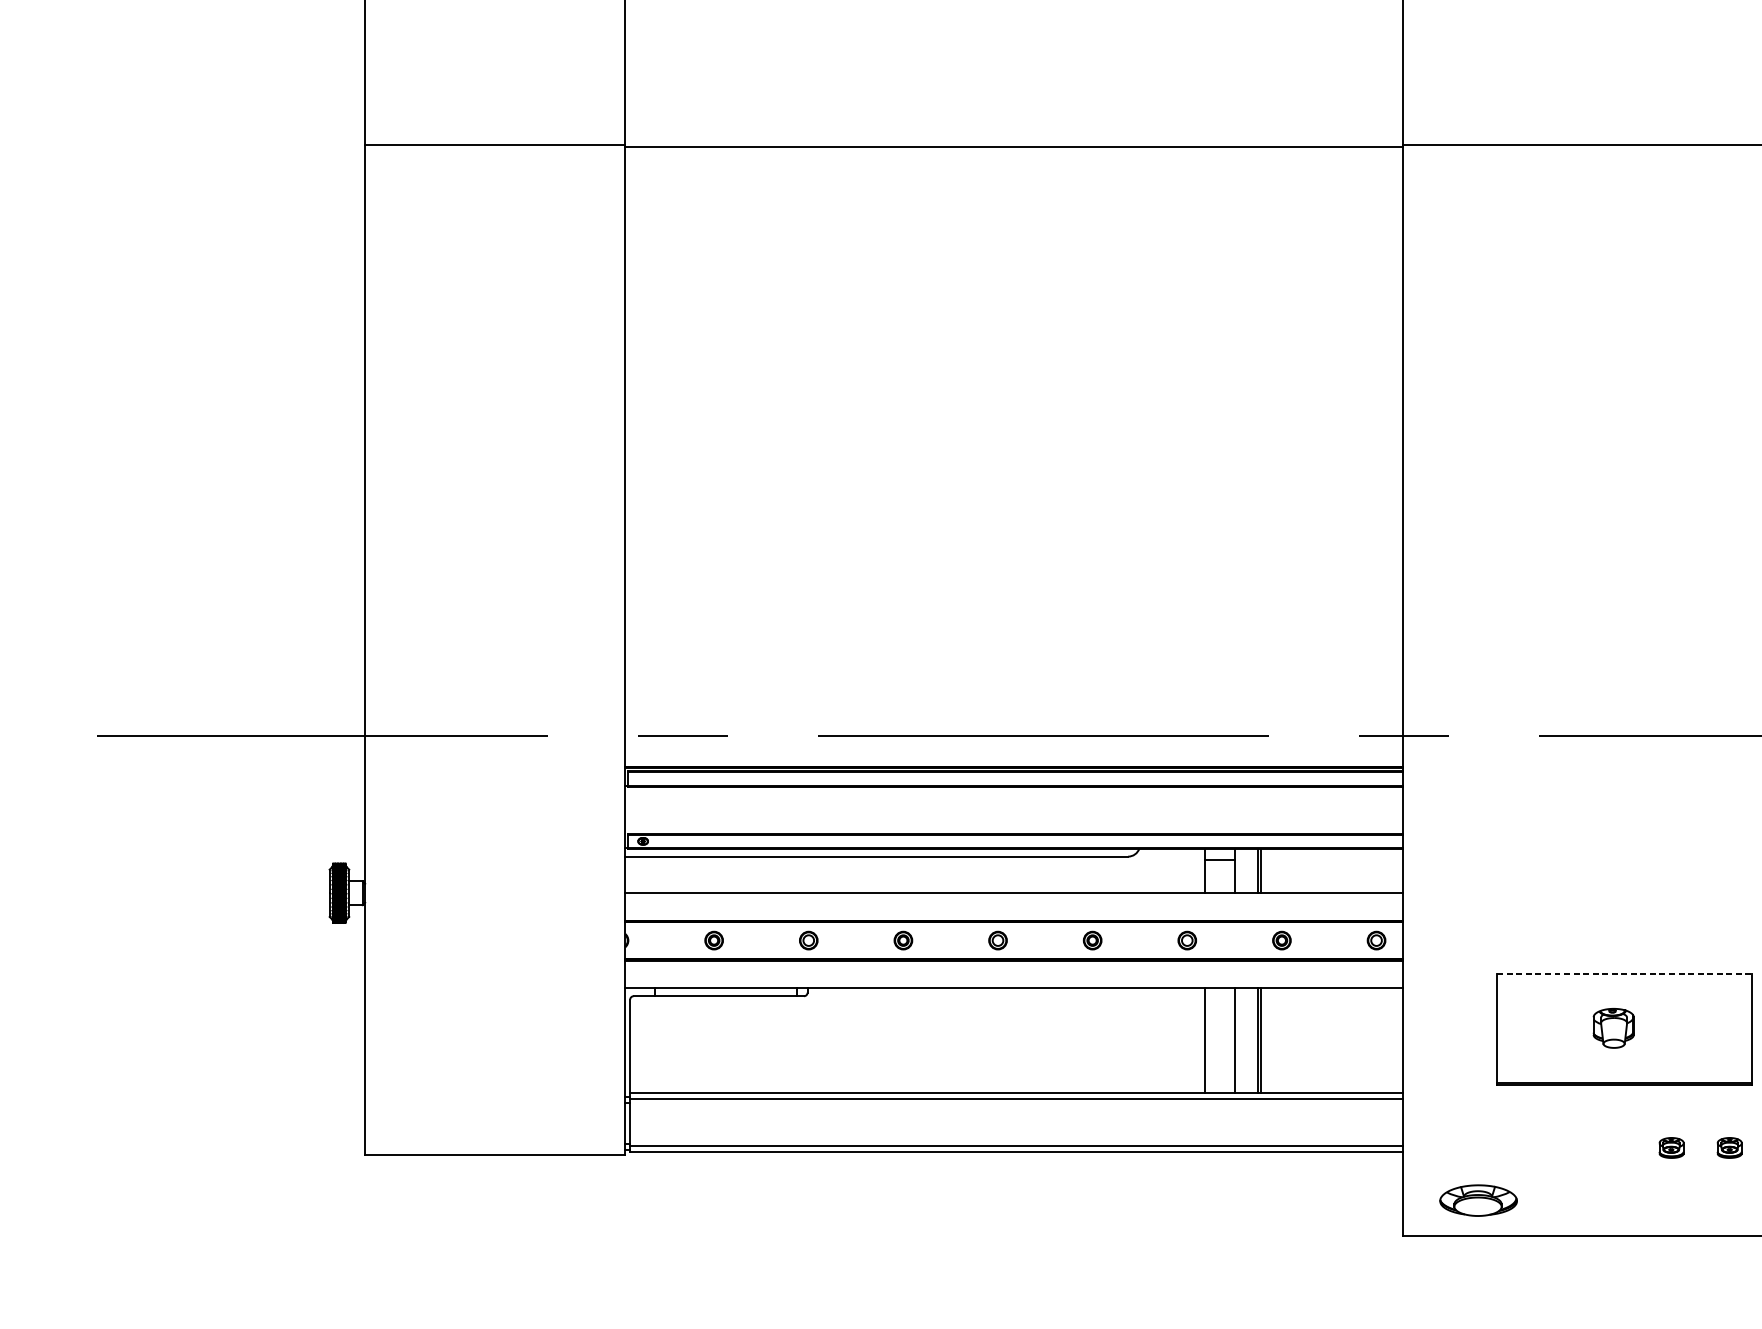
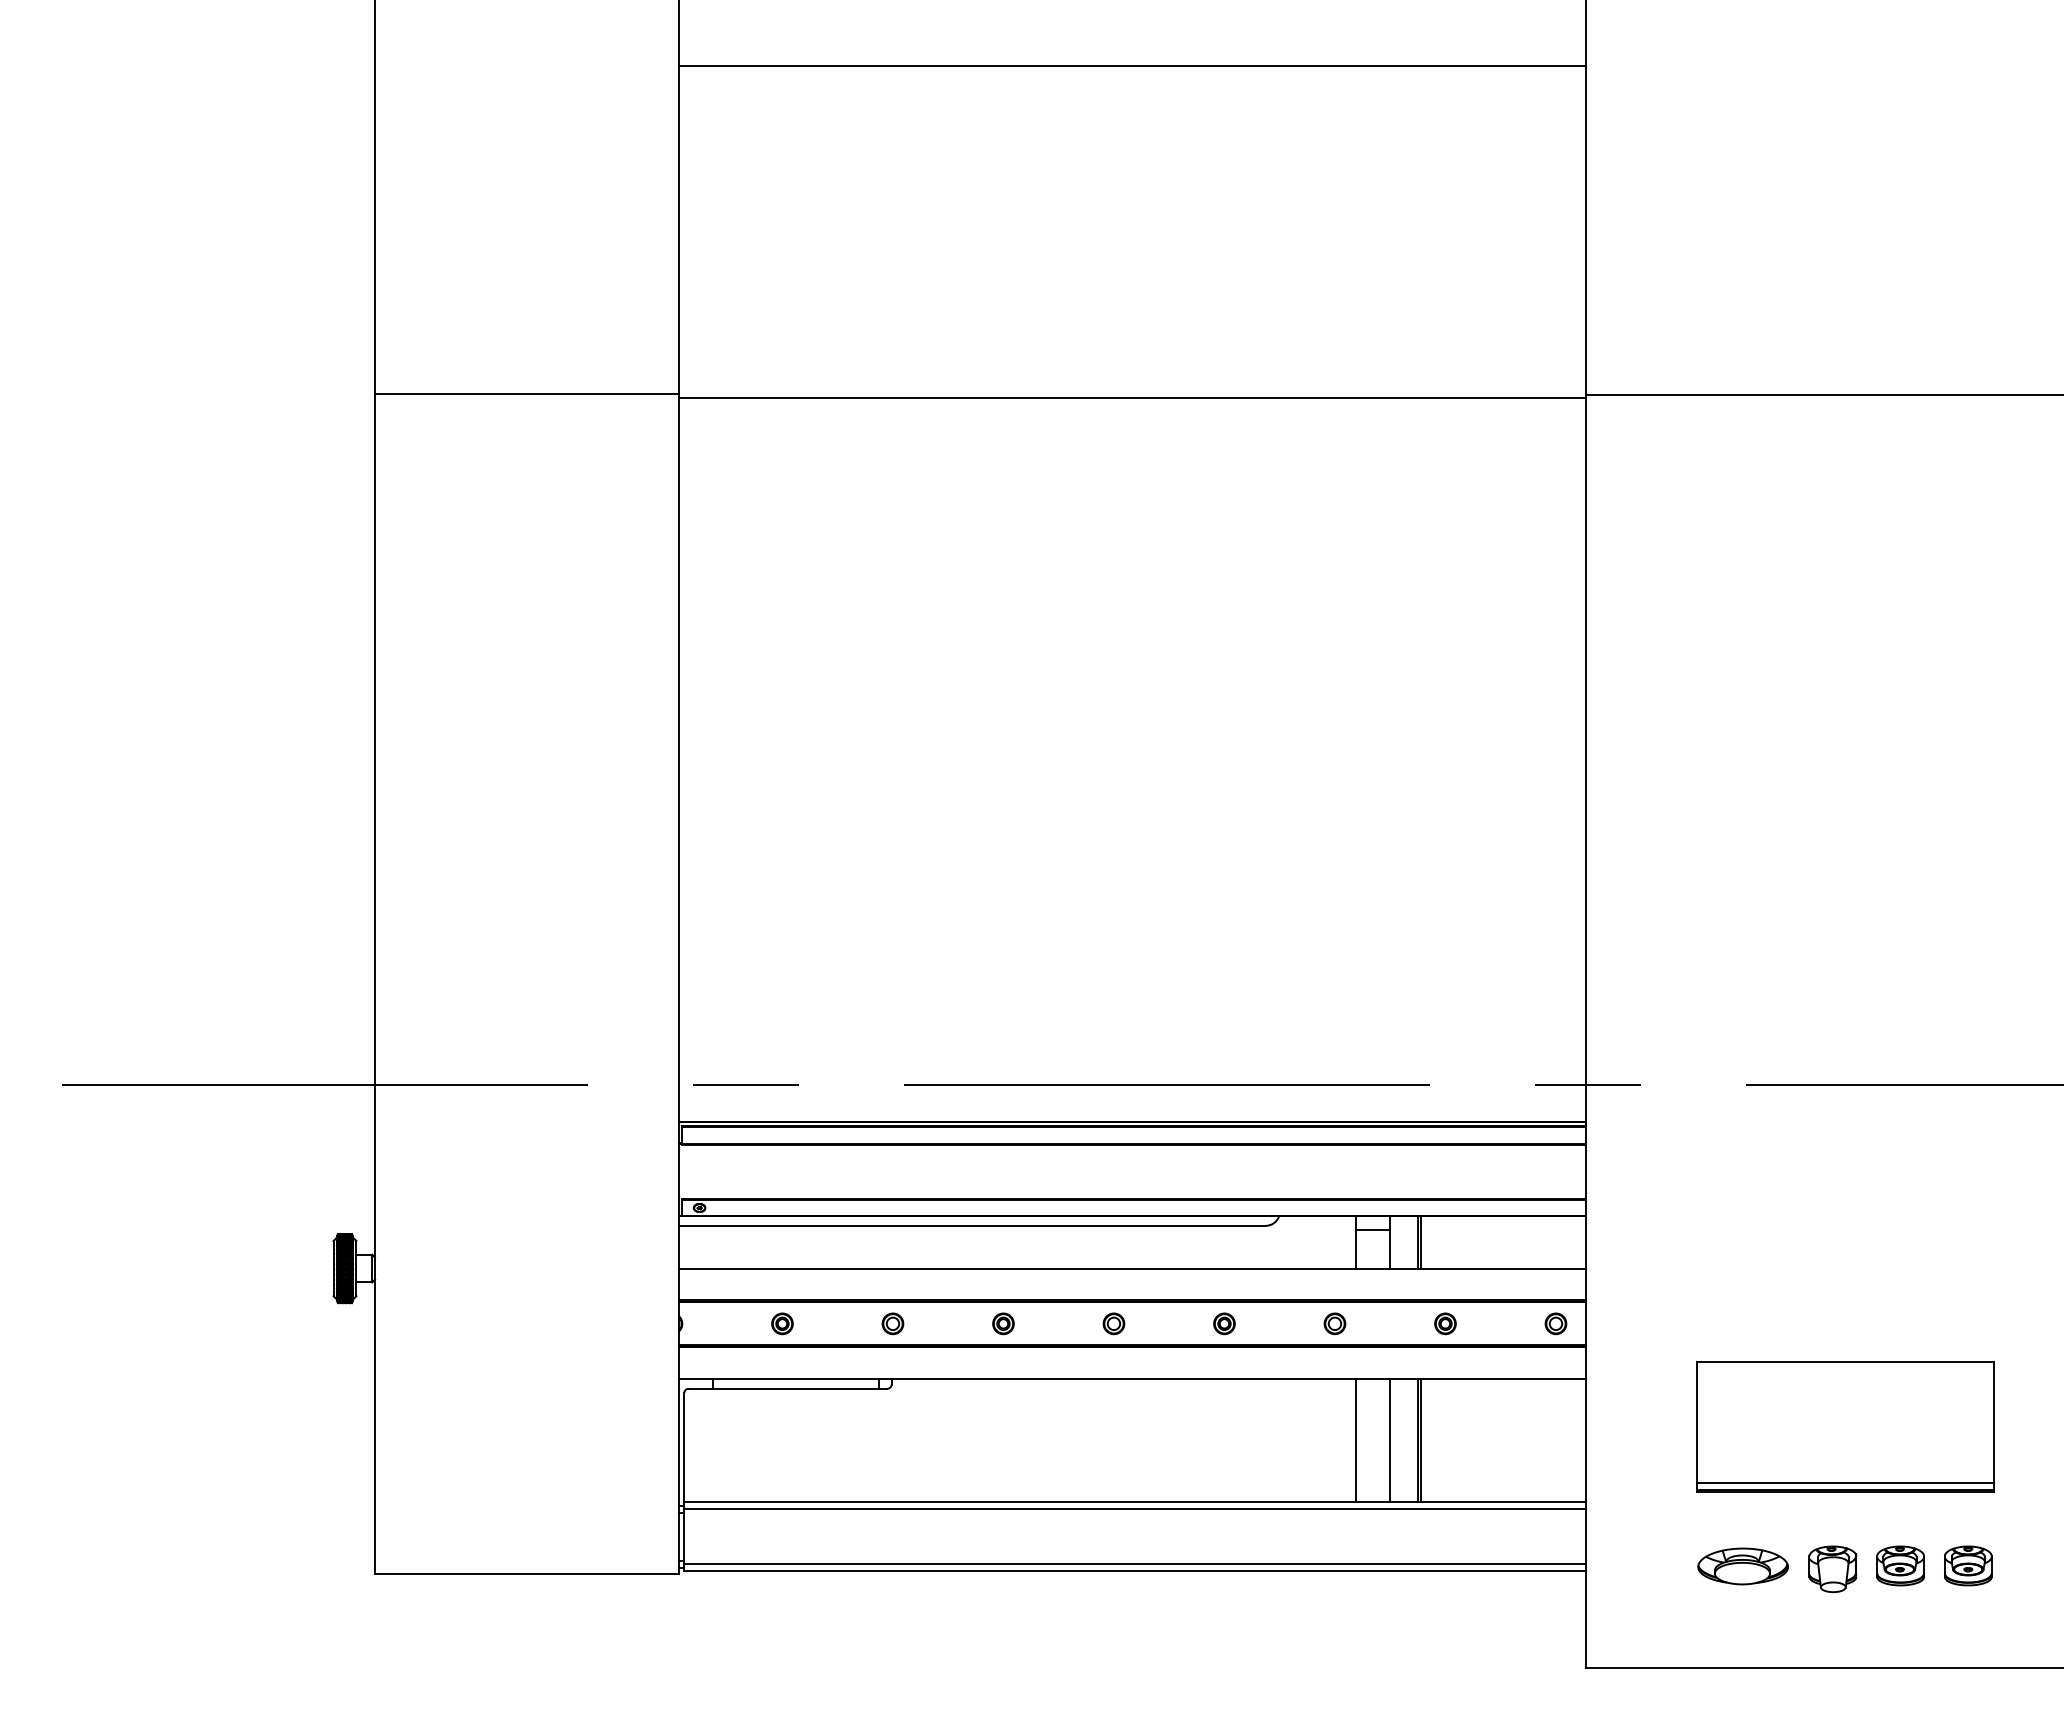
line: (1624, 973) -> (1845, 1362), dashed -> solid
part: (1613, 1027) -> (1832, 1568), moved
line: (1623, 1076) -> (1844, 1482), added
part: (1671, 1147) -> (1900, 1565), size x1.67
part: (1729, 1147) -> (1968, 1565), size x1.67
part: (1478, 1200) -> (1742, 1566), moved

